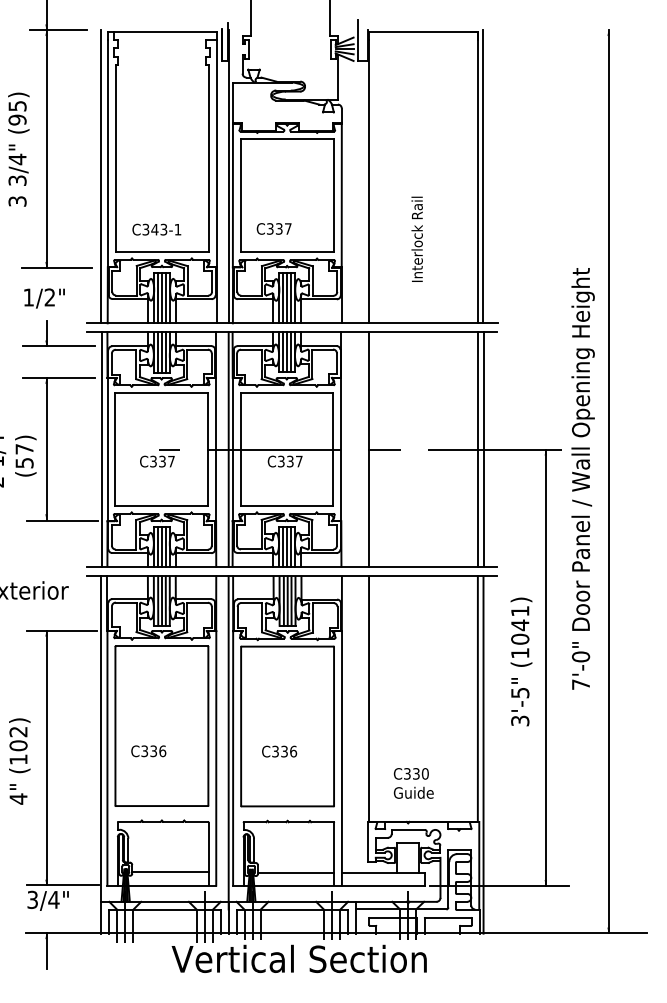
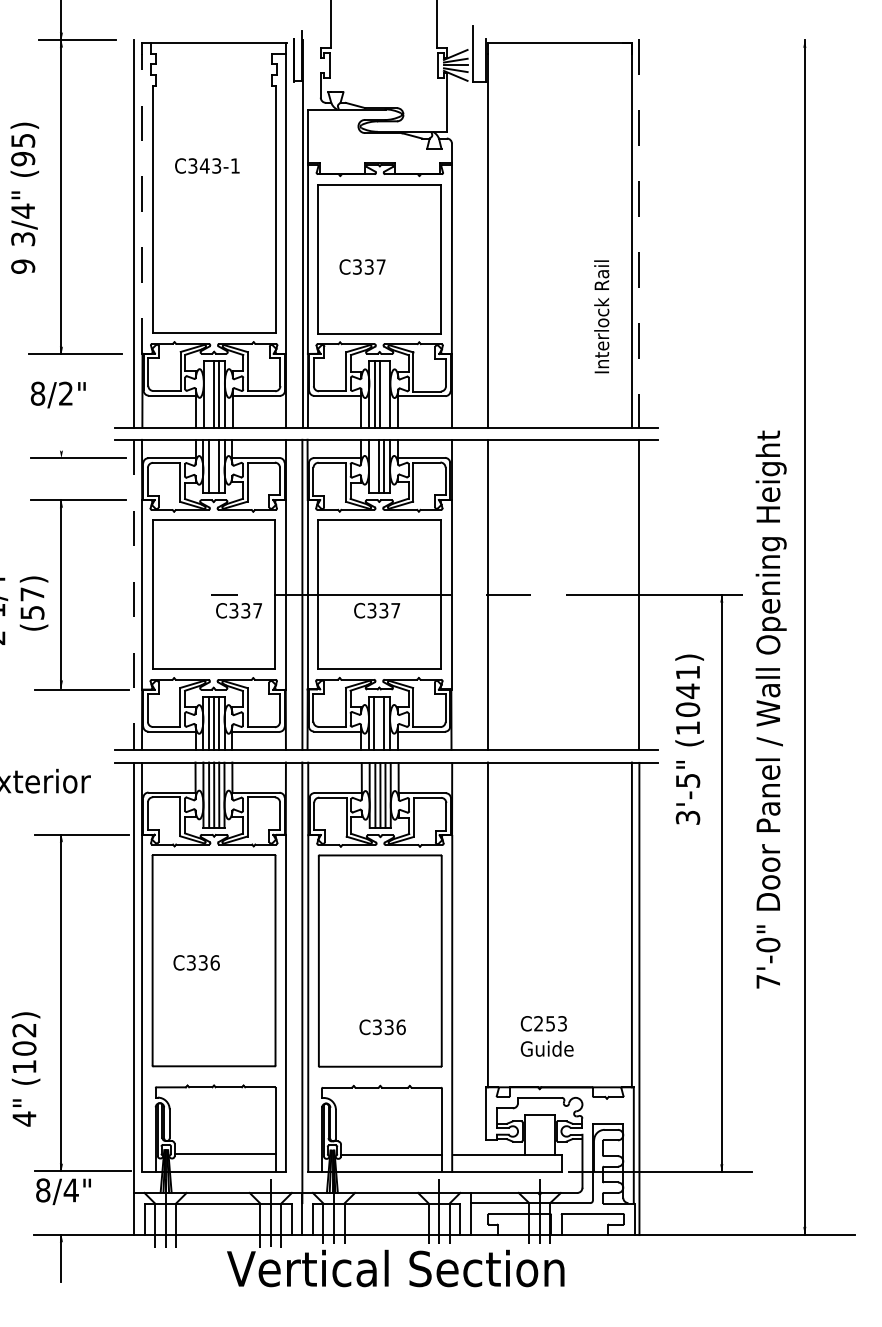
line: (107, 153) -> (142, 203), solid -> dashed
line: (482, 177) -> (638, 234), solid -> dashed
text: (17, 201) -> (23, 266), 3 -> 9
text: (274, 228) -> (362, 266), moved
text: (156, 229) -> (207, 165), moved
text: (417, 239) -> (601, 316), moved
text: (28, 297) -> (37, 393), 1/2" -> 8/2"
line: (158, 297) -> (209, 393), removed
line: (290, 298) -> (384, 394), removed
line: (46, 333) -> (61, 441), removed
line: (161, 351) -> (213, 465), removed
line: (283, 351) -> (374, 465), removed
line: (477, 449) -> (631, 594), removed
line: (101, 450) -> (134, 595), solid -> dashed
text: (156, 461) -> (238, 610), moved
text: (582, 478) -> (770, 709), moved
line: (286, 546) -> (379, 722), removed
text: (521, 661) -> (689, 739), moved
text: (148, 751) -> (196, 962), moved
text: (279, 751) -> (382, 1027), moved
text: (19, 761) -> (25, 1069), moved
text: (416, 773) -> (550, 1023), C330 -> C253
text: (32, 899) -> (43, 1190), 3/4" -> 8/4"

